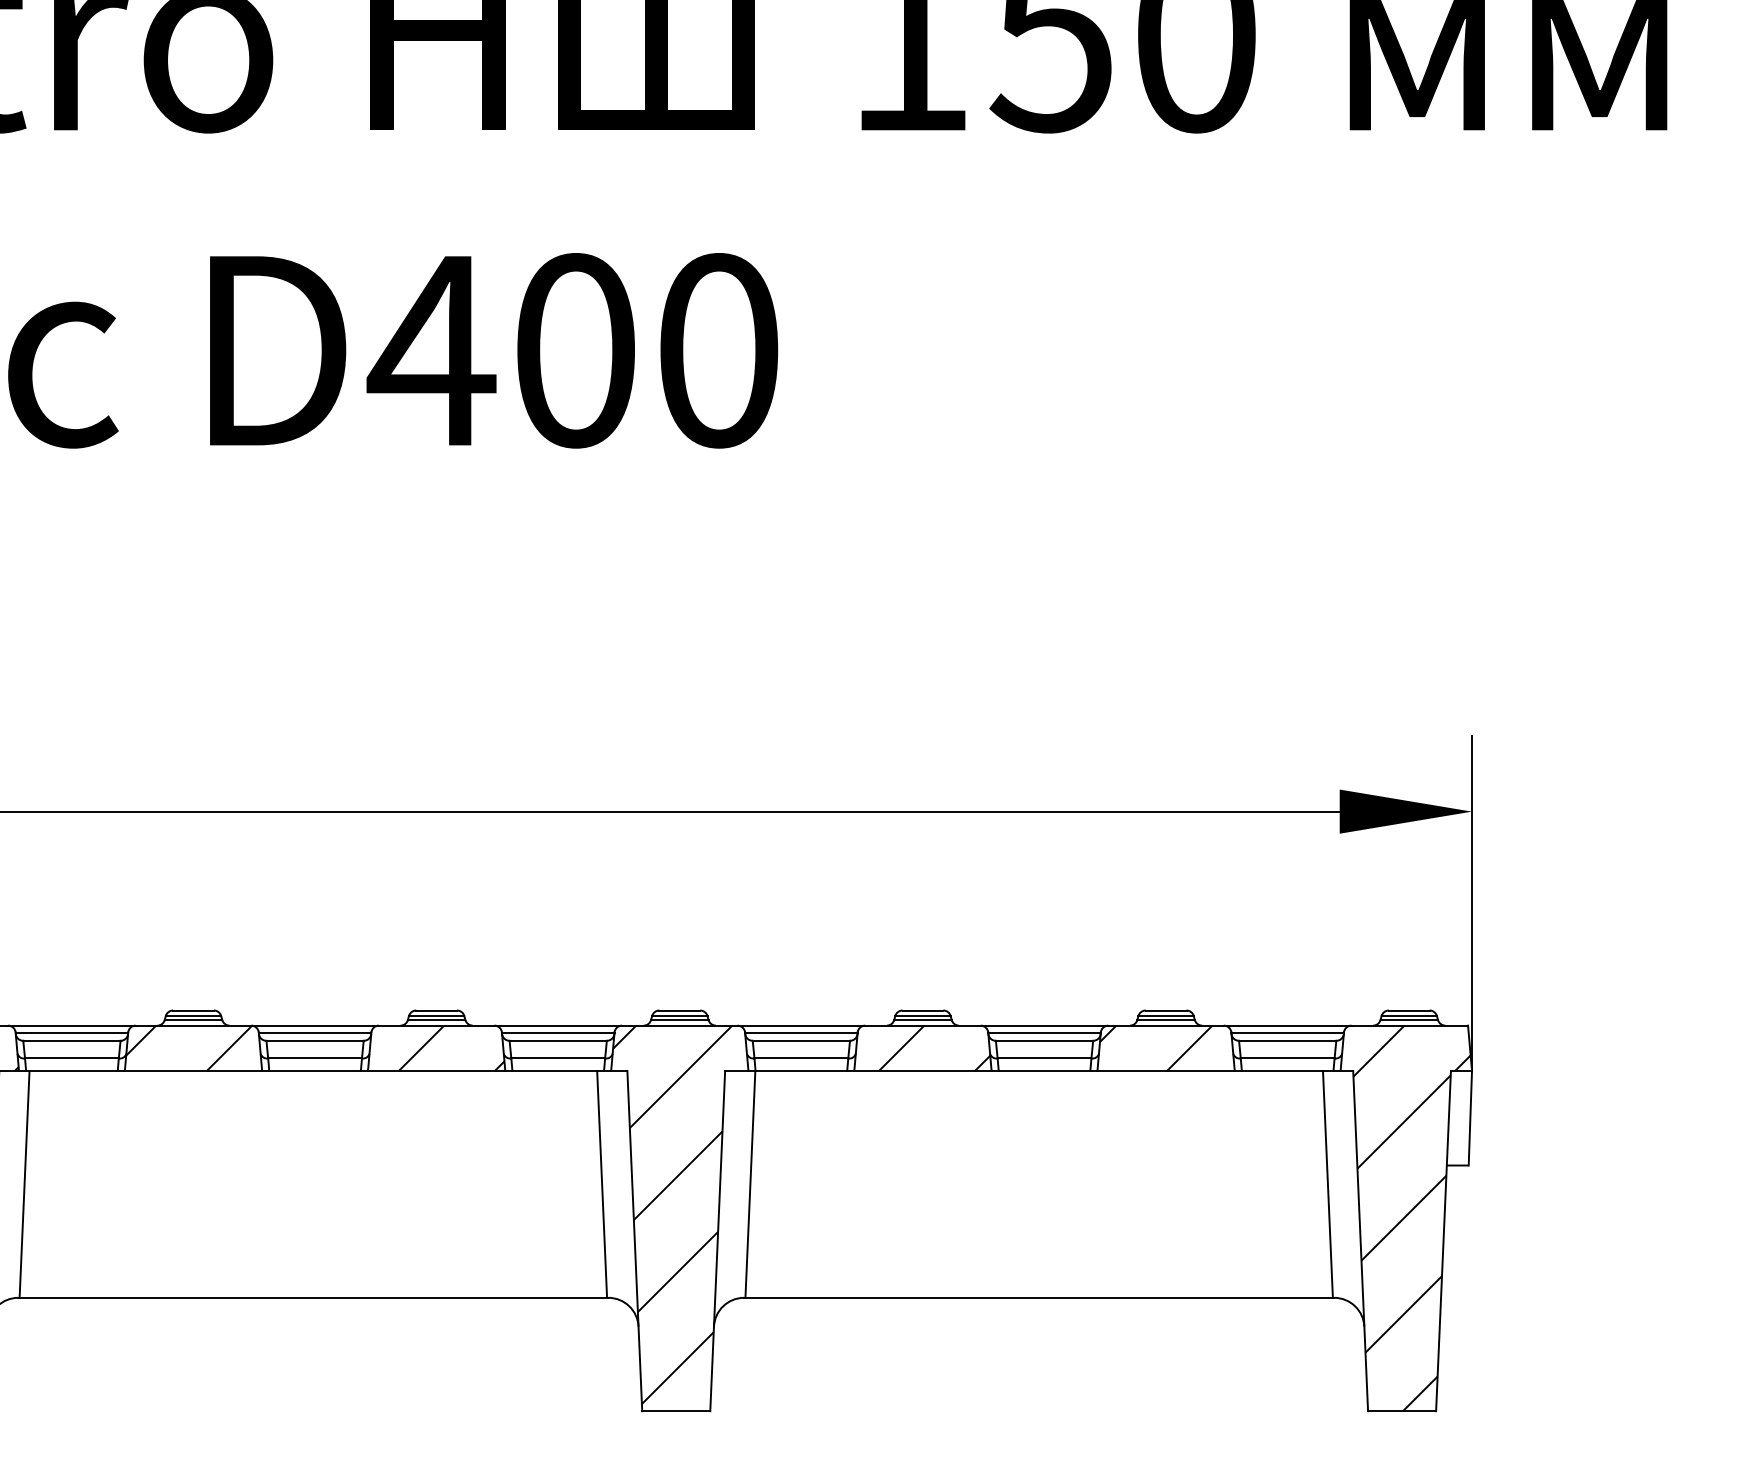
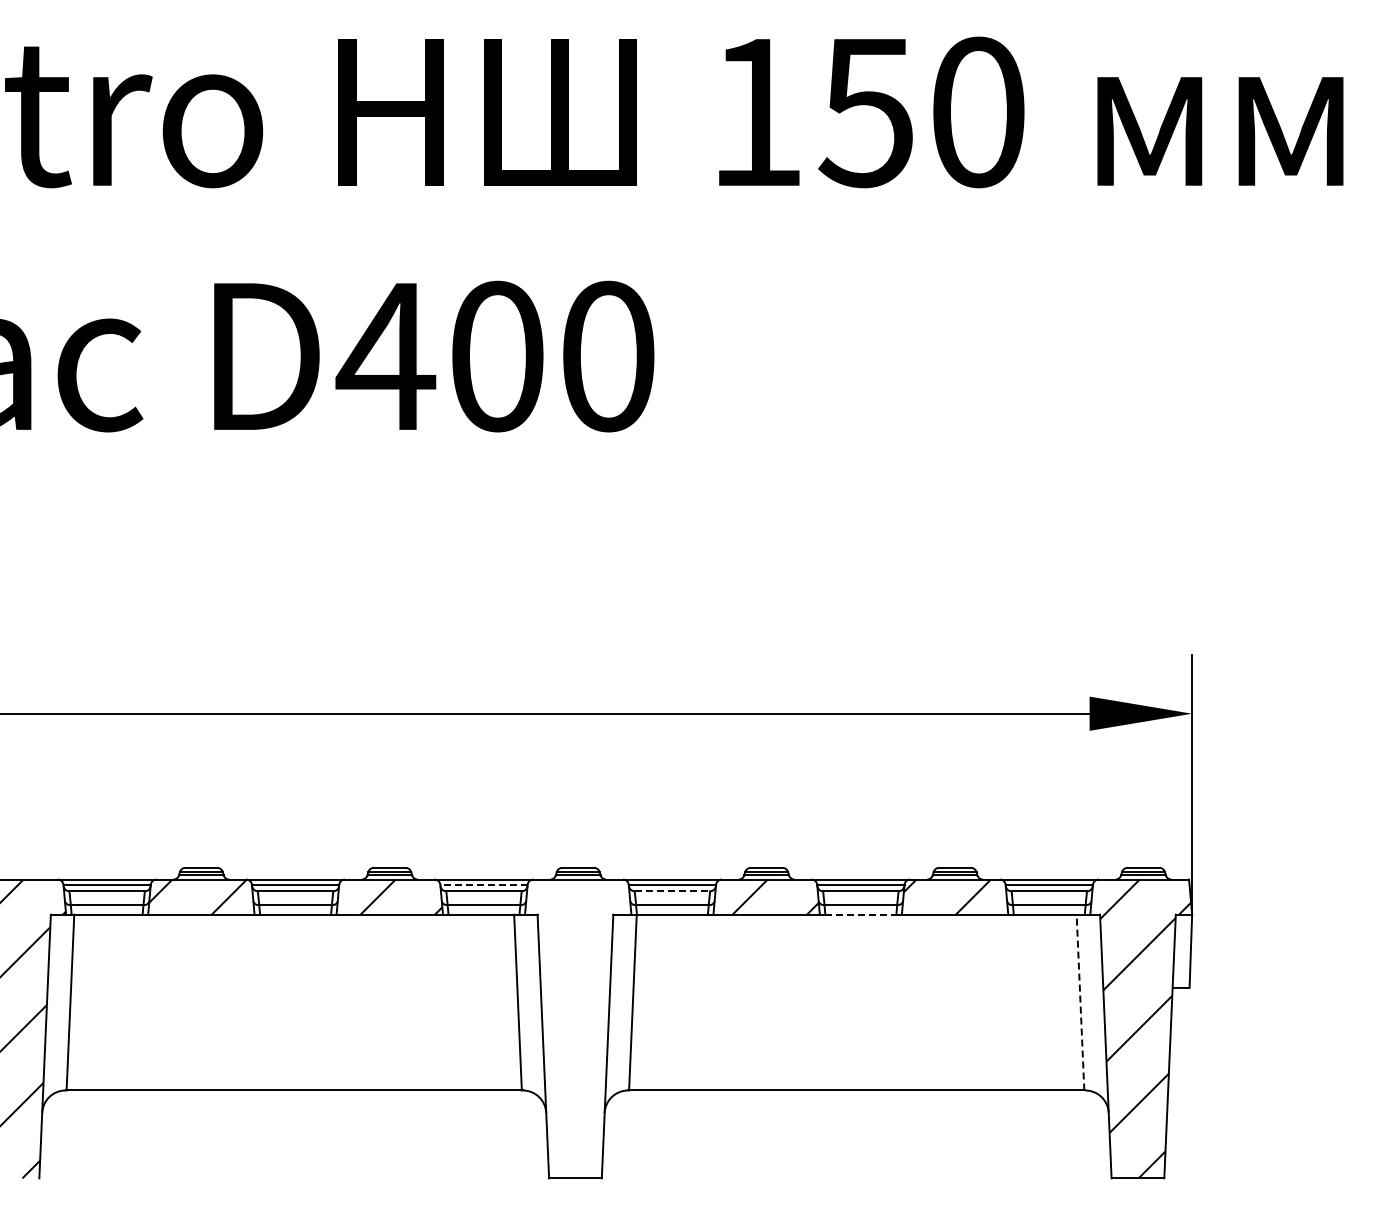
line: (558, 1032) -> (484, 884), solid -> dashed
line: (801, 1041) -> (672, 891), solid -> dashed
line: (1045, 1070) -> (861, 914), solid -> dashed
line: (1327, 1184) -> (1080, 1002), solid -> dashed
hatch: (672, 1213) -> (572, 1025), removed

